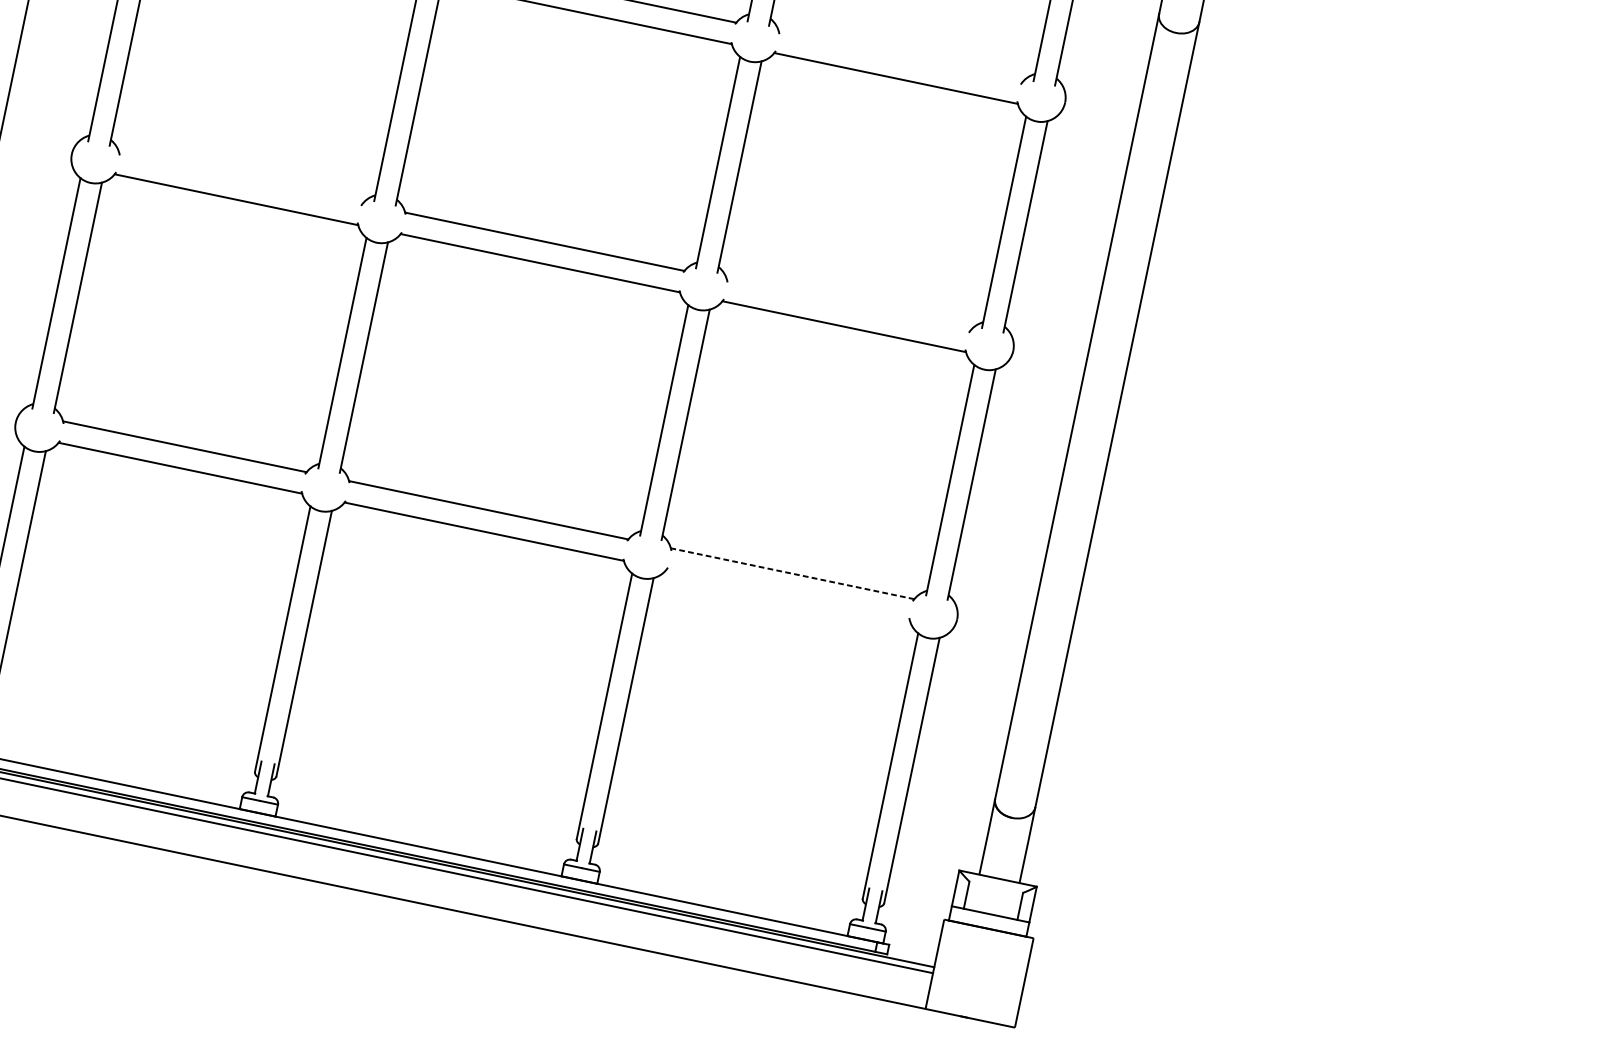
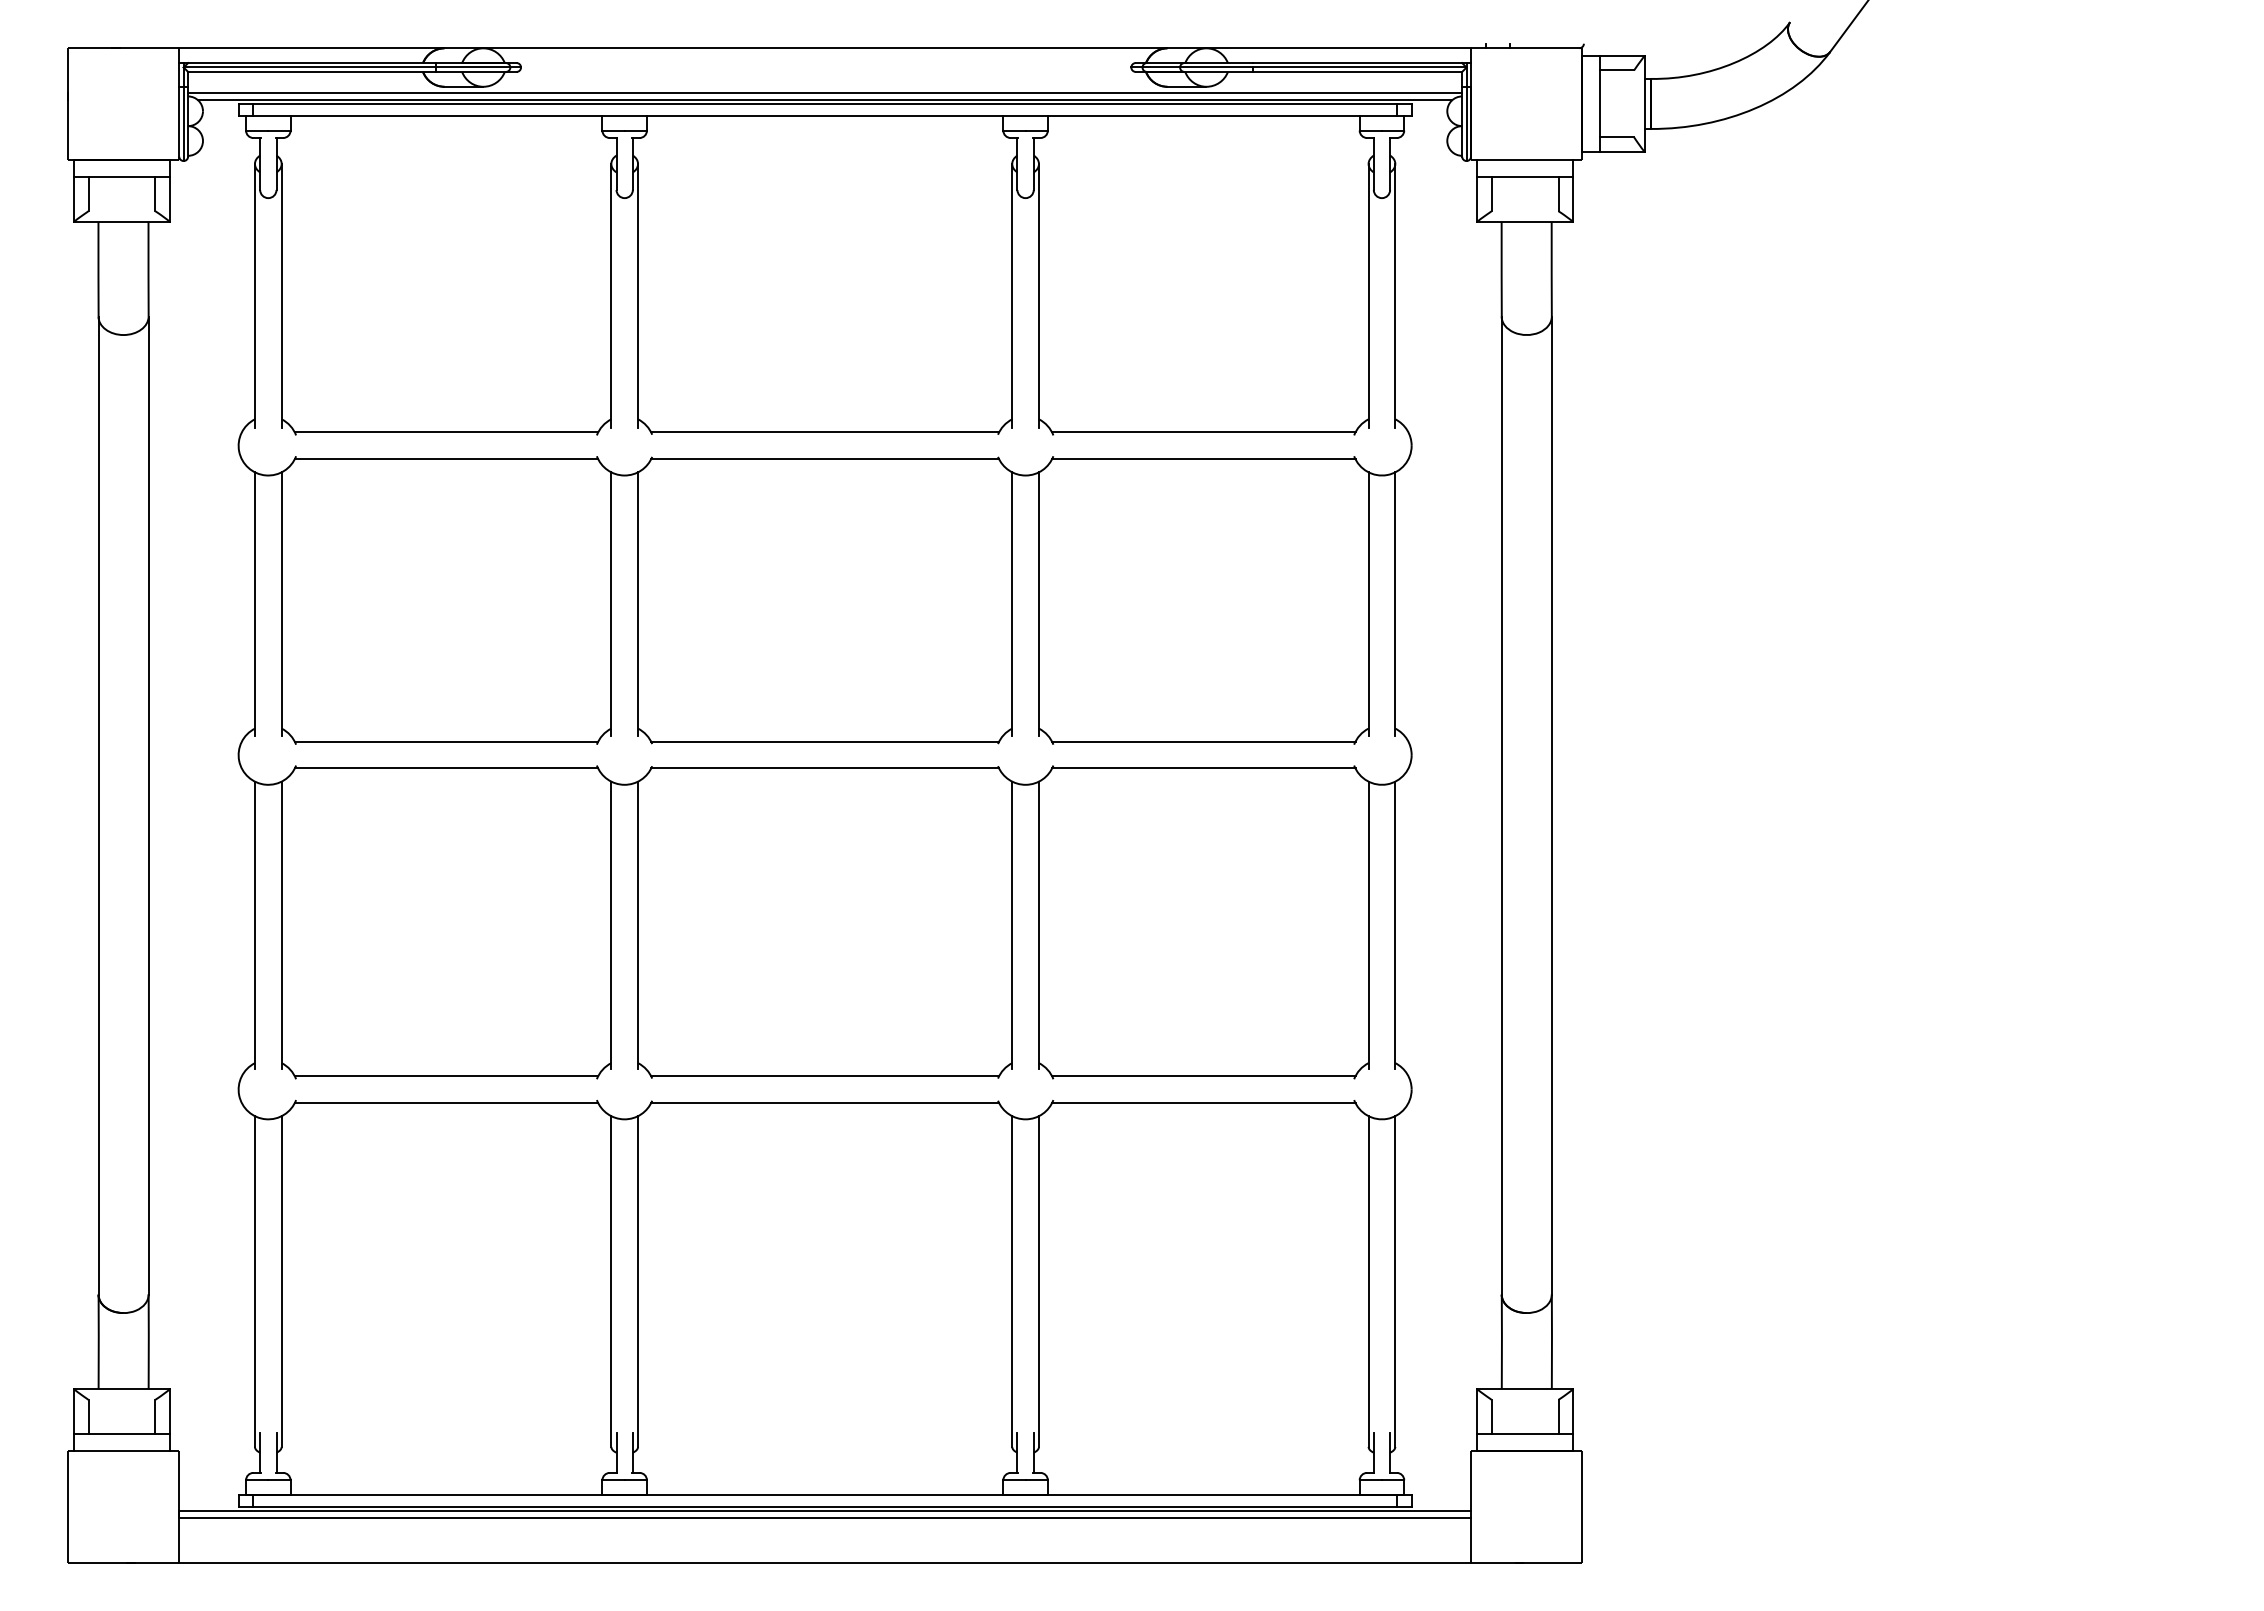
line: (900, 57) -> (1203, 432), added
line: (240, 178) -> (446, 741), added
line: (848, 305) -> (1203, 741), added
line: (792, 573) -> (1203, 1076), dashed -> solid
line: (787, 595) -> (1203, 1103), added

